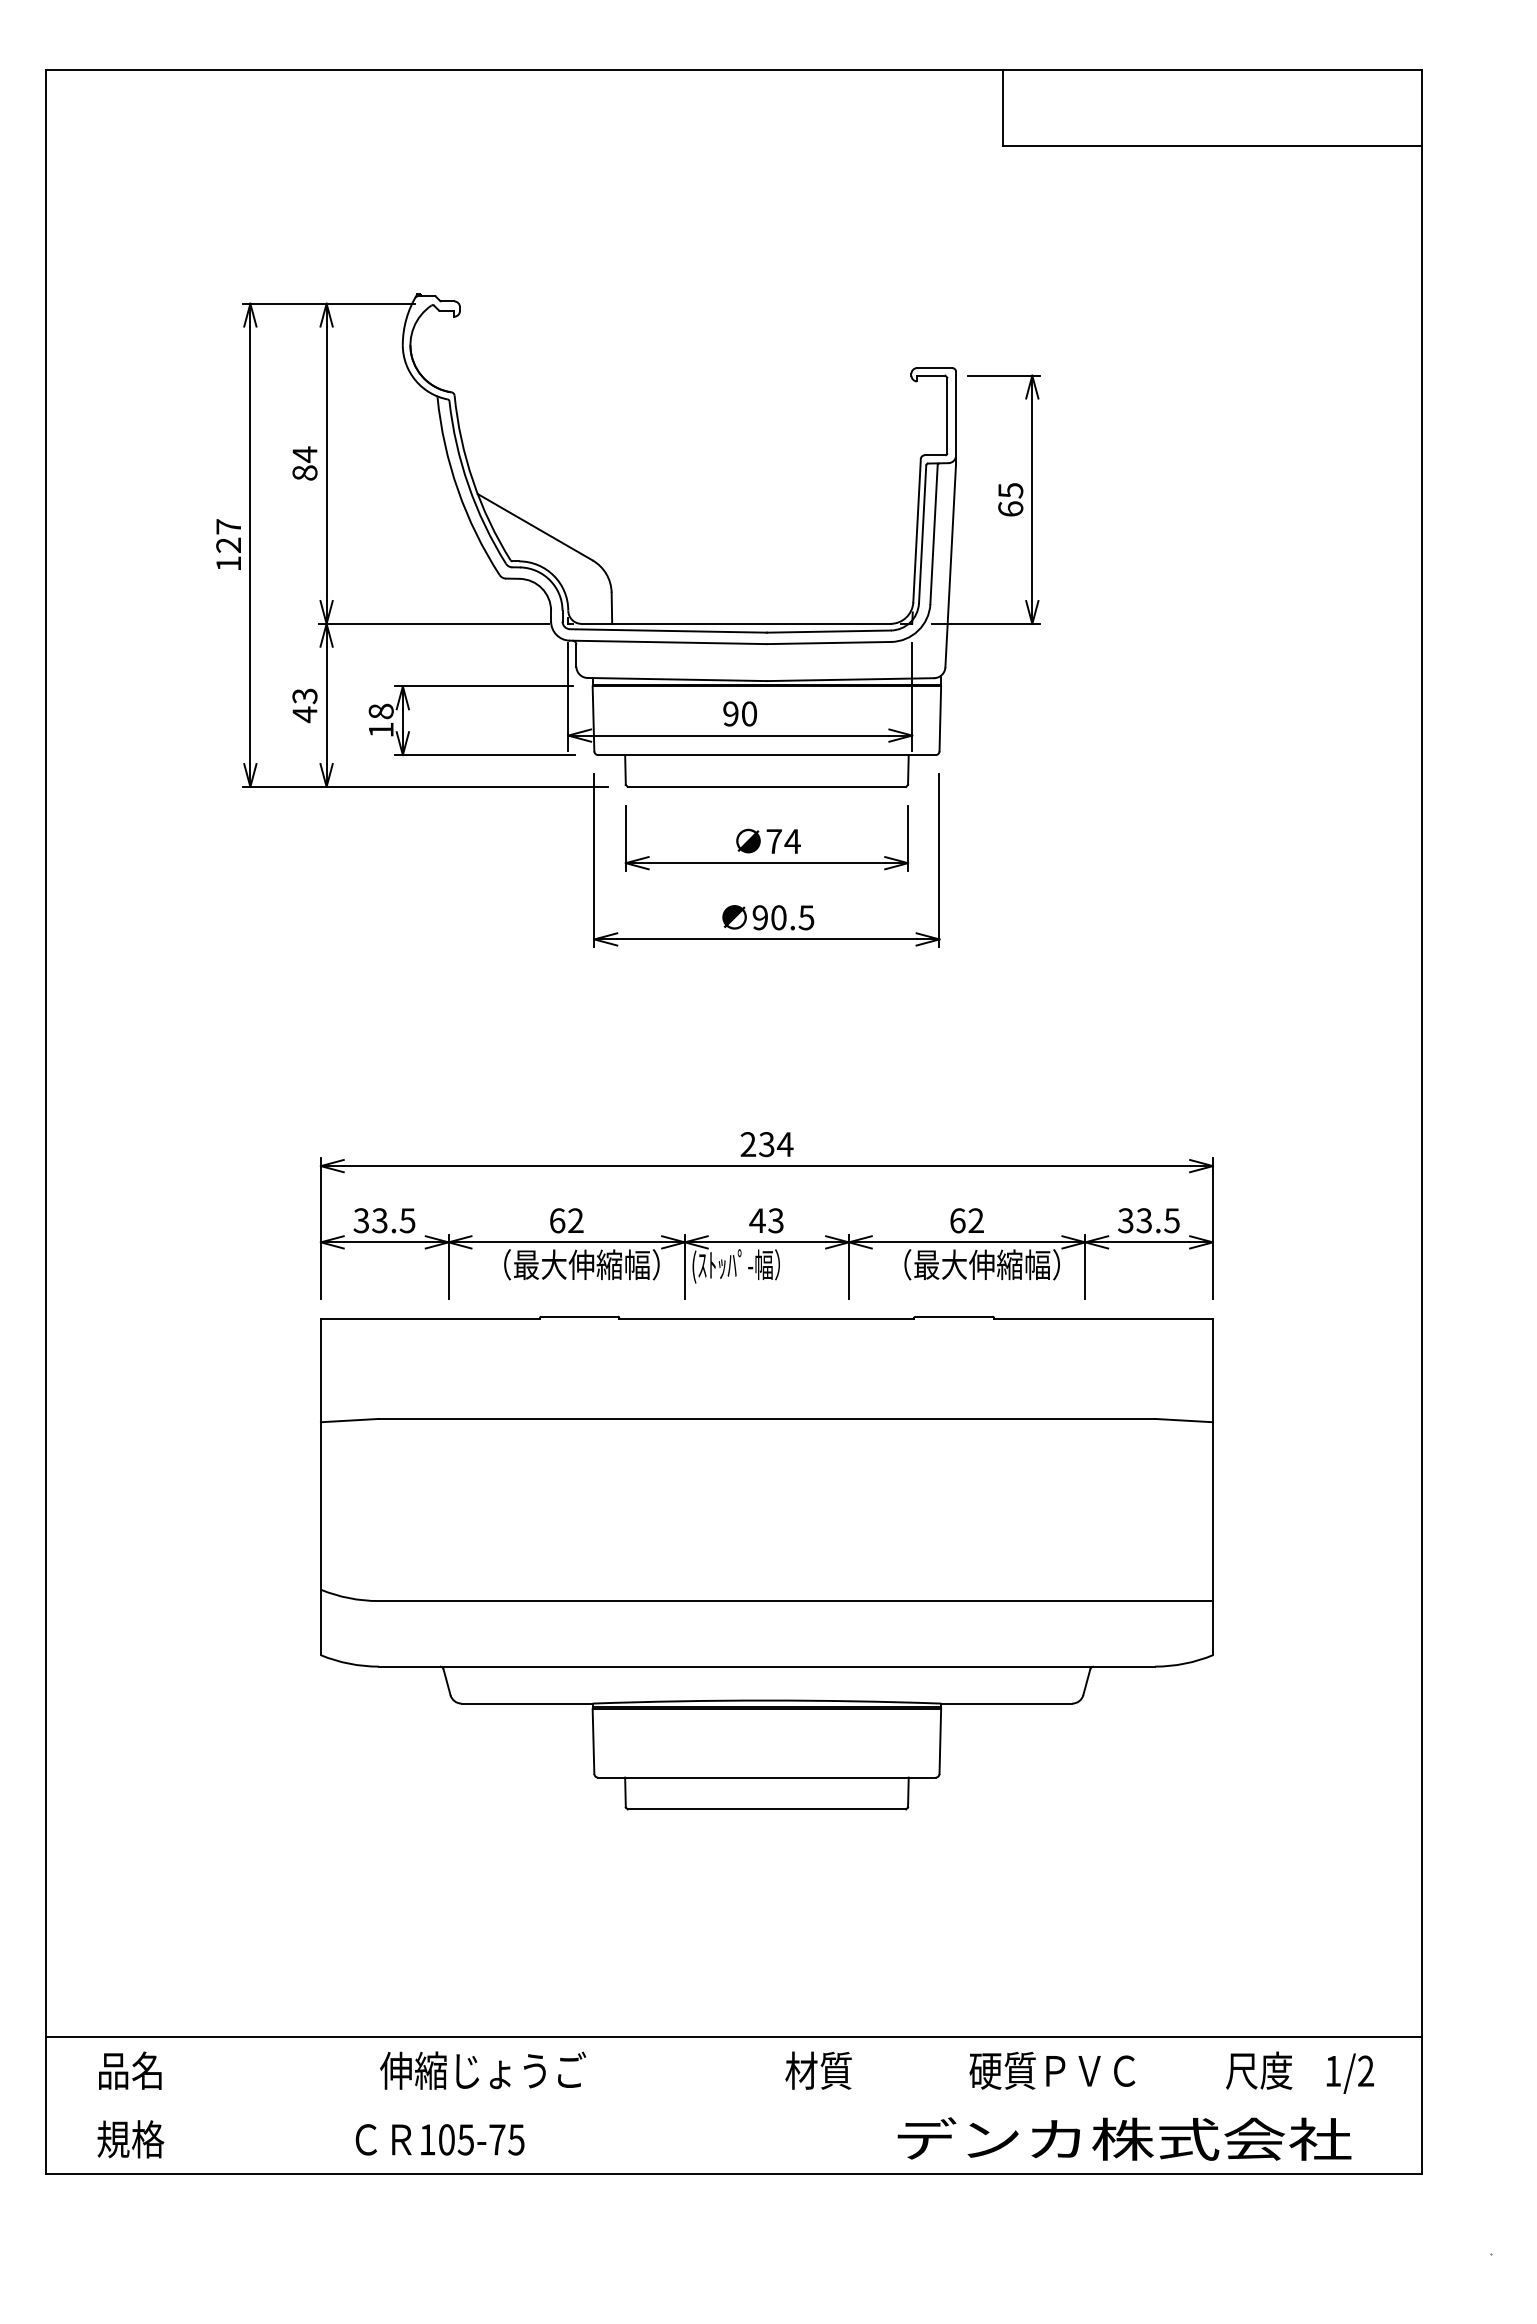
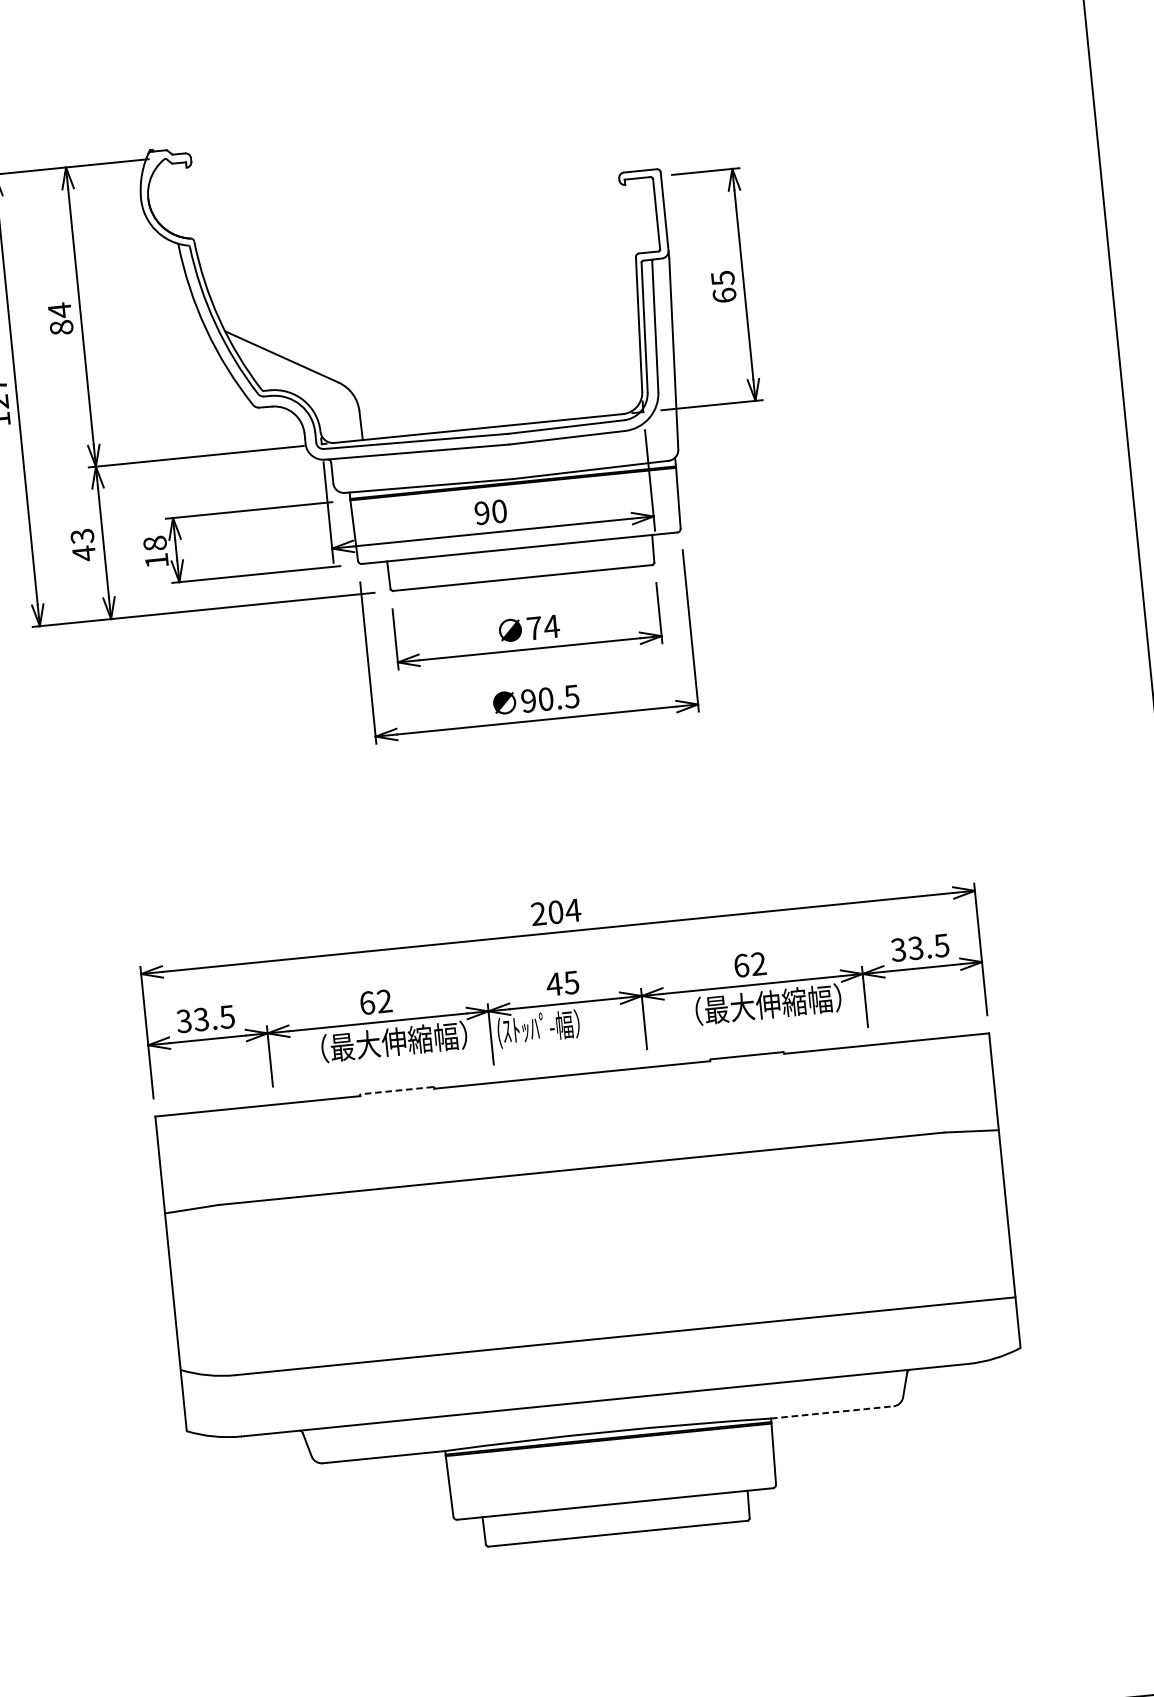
text: (766, 1144) -> (555, 912), 234 -> 204
text: (775, 1220) -> (571, 982), 43 -> 45
line: (579, 1316) -> (396, 1090), solid -> dashed
line: (1006, 1703) -> (832, 1412), solid -> dashed

